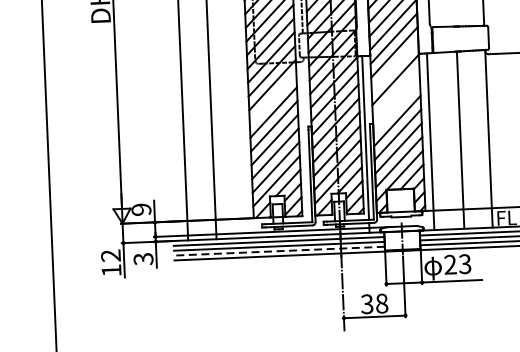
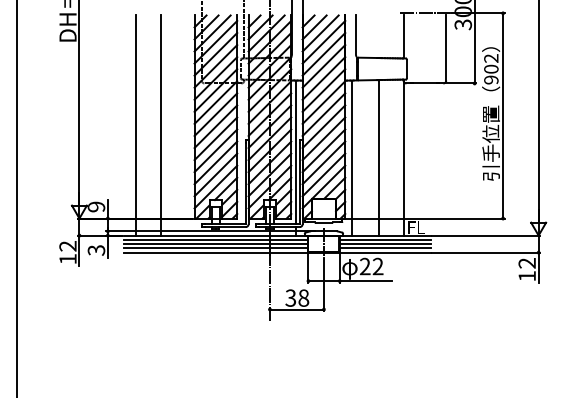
line: (394, 66) -> (323, 90), added
line: (395, 93) -> (323, 114), added
line: (272, 98) -> (215, 114), added
line: (396, 107) -> (323, 126), added
line: (279, 251) -> (215, 248), dashed -> solid
text: (464, 264) -> (377, 266), 23 -> 22

